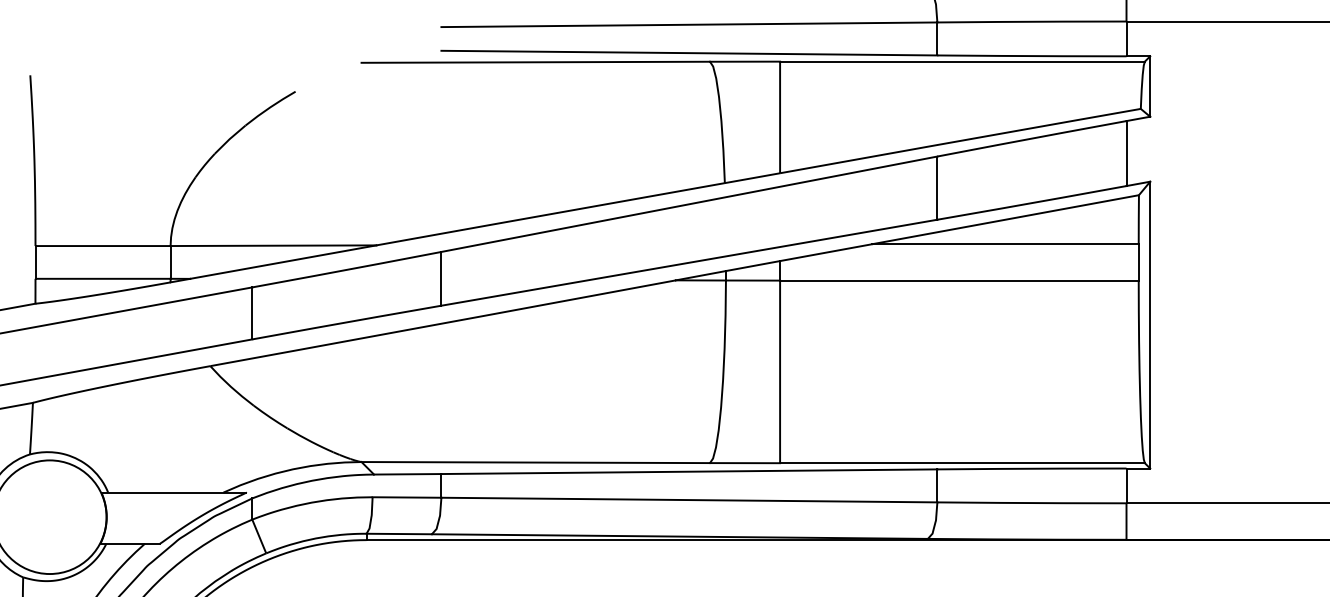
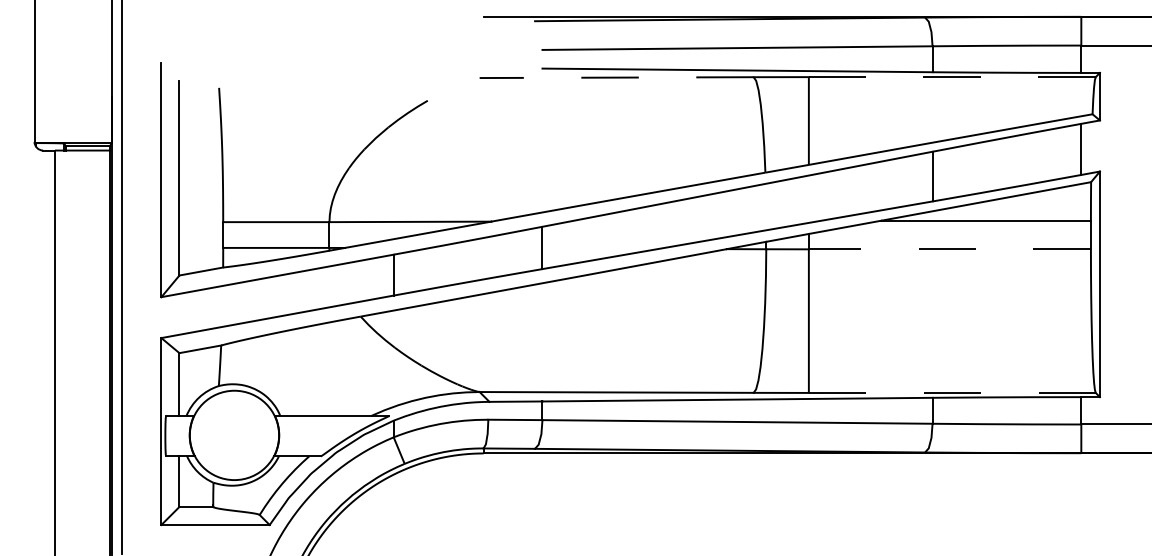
line: (535, 62) -> (616, 77), solid -> dashed
line: (961, 62) -> (951, 77), solid -> dashed
line: (958, 280) -> (949, 249), solid -> dashed
line: (962, 462) -> (952, 392), solid -> dashed

